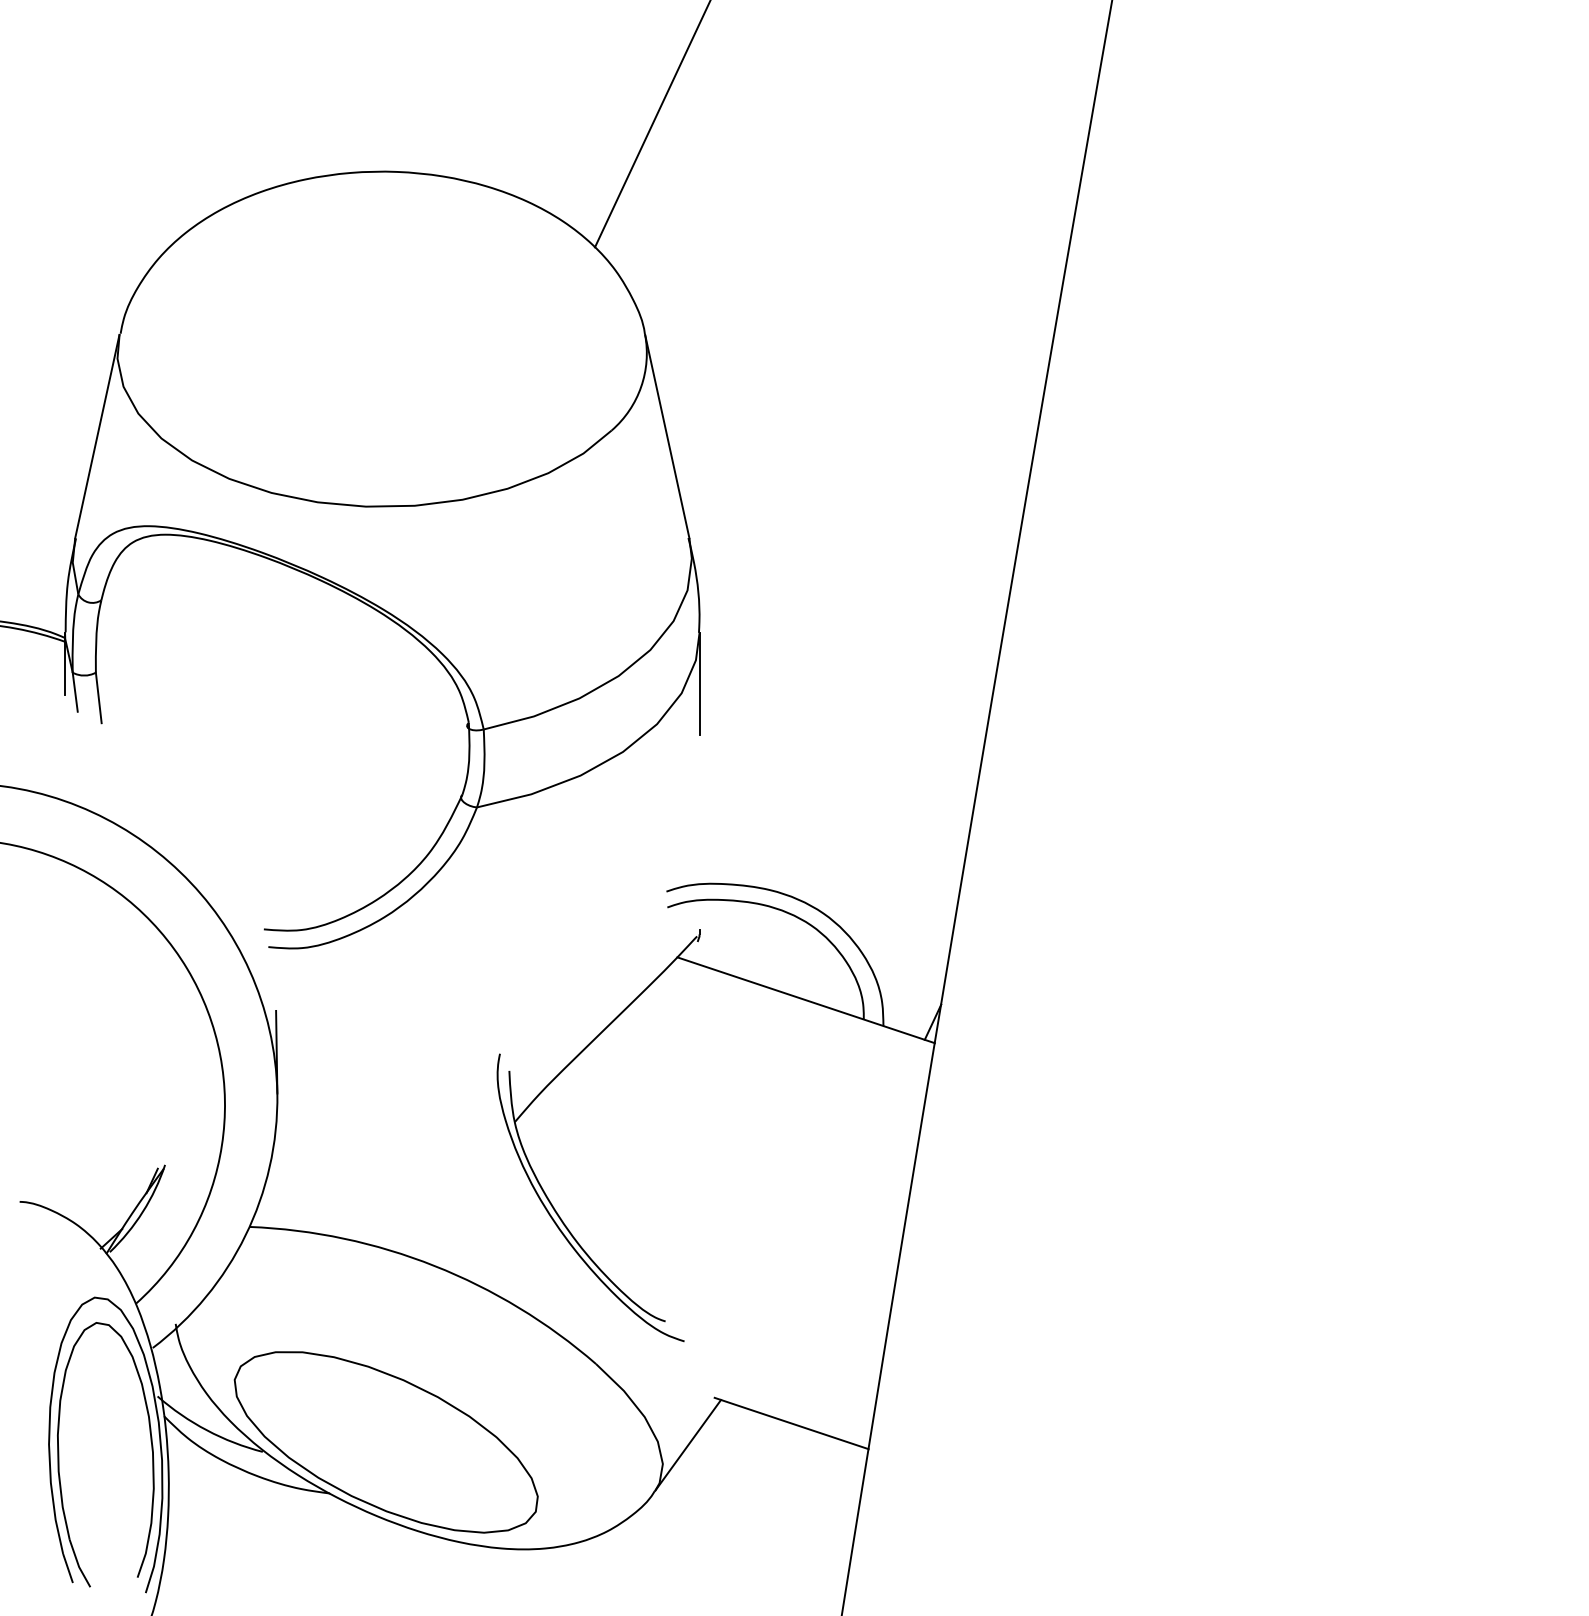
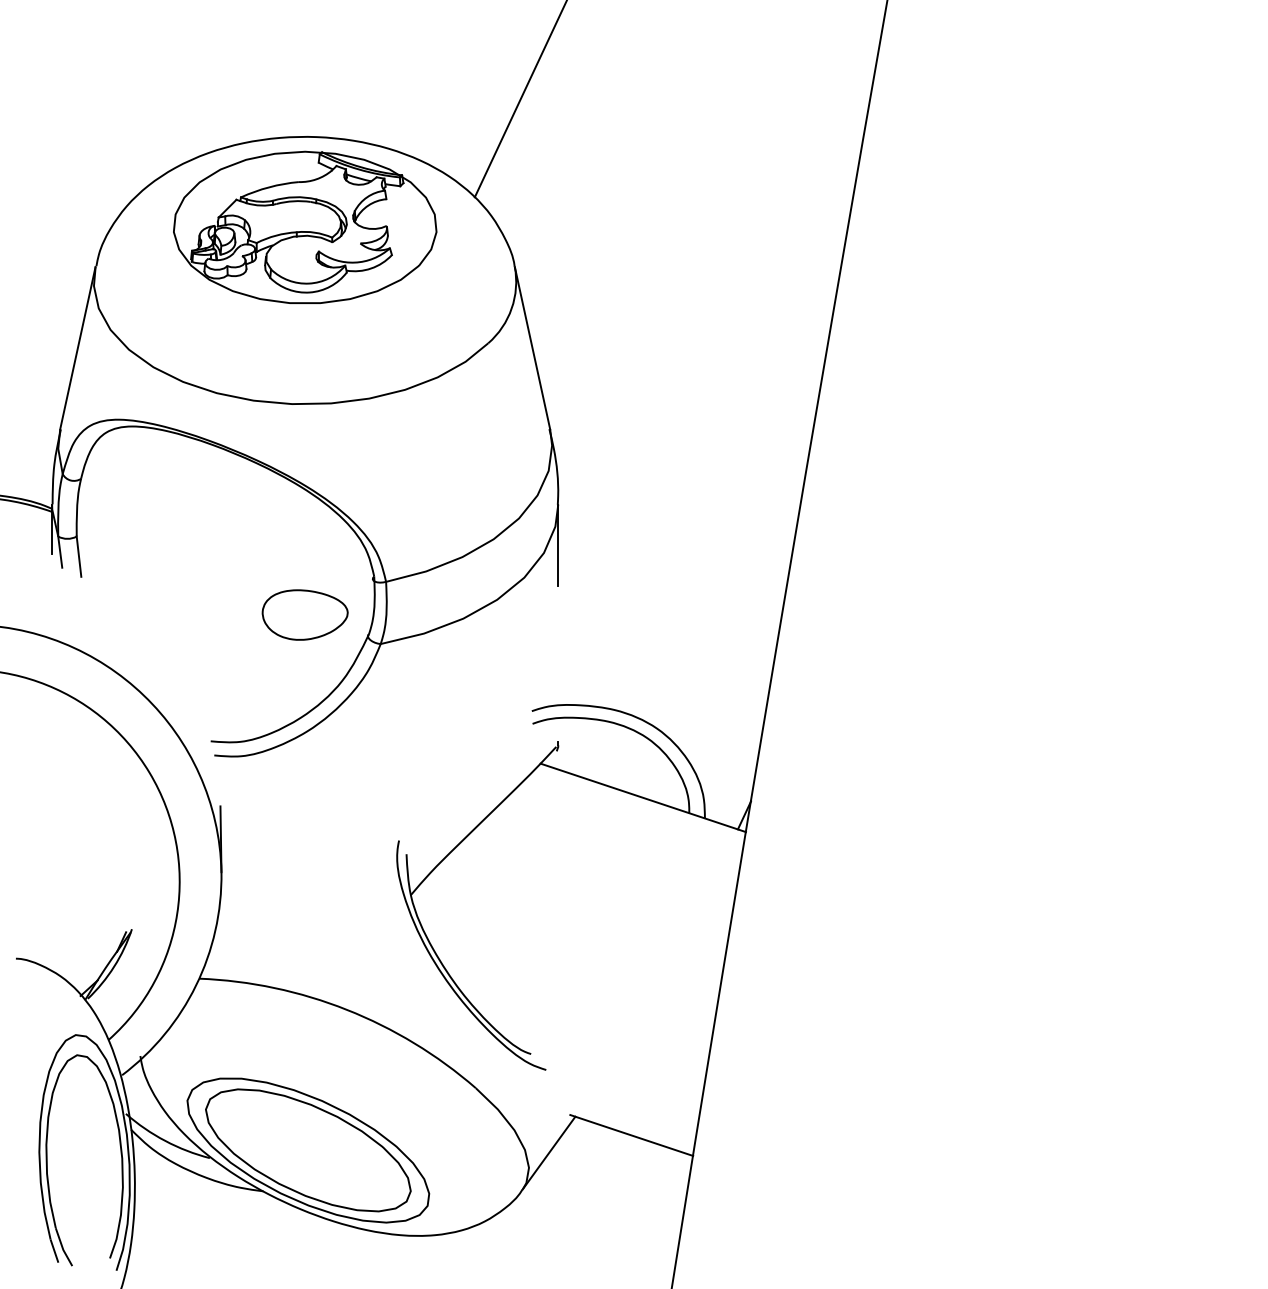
part: (381, 284) -> (304, 226), added
part: (382, 771) -> (305, 615), added
part: (386, 1441) -> (308, 1149), added

